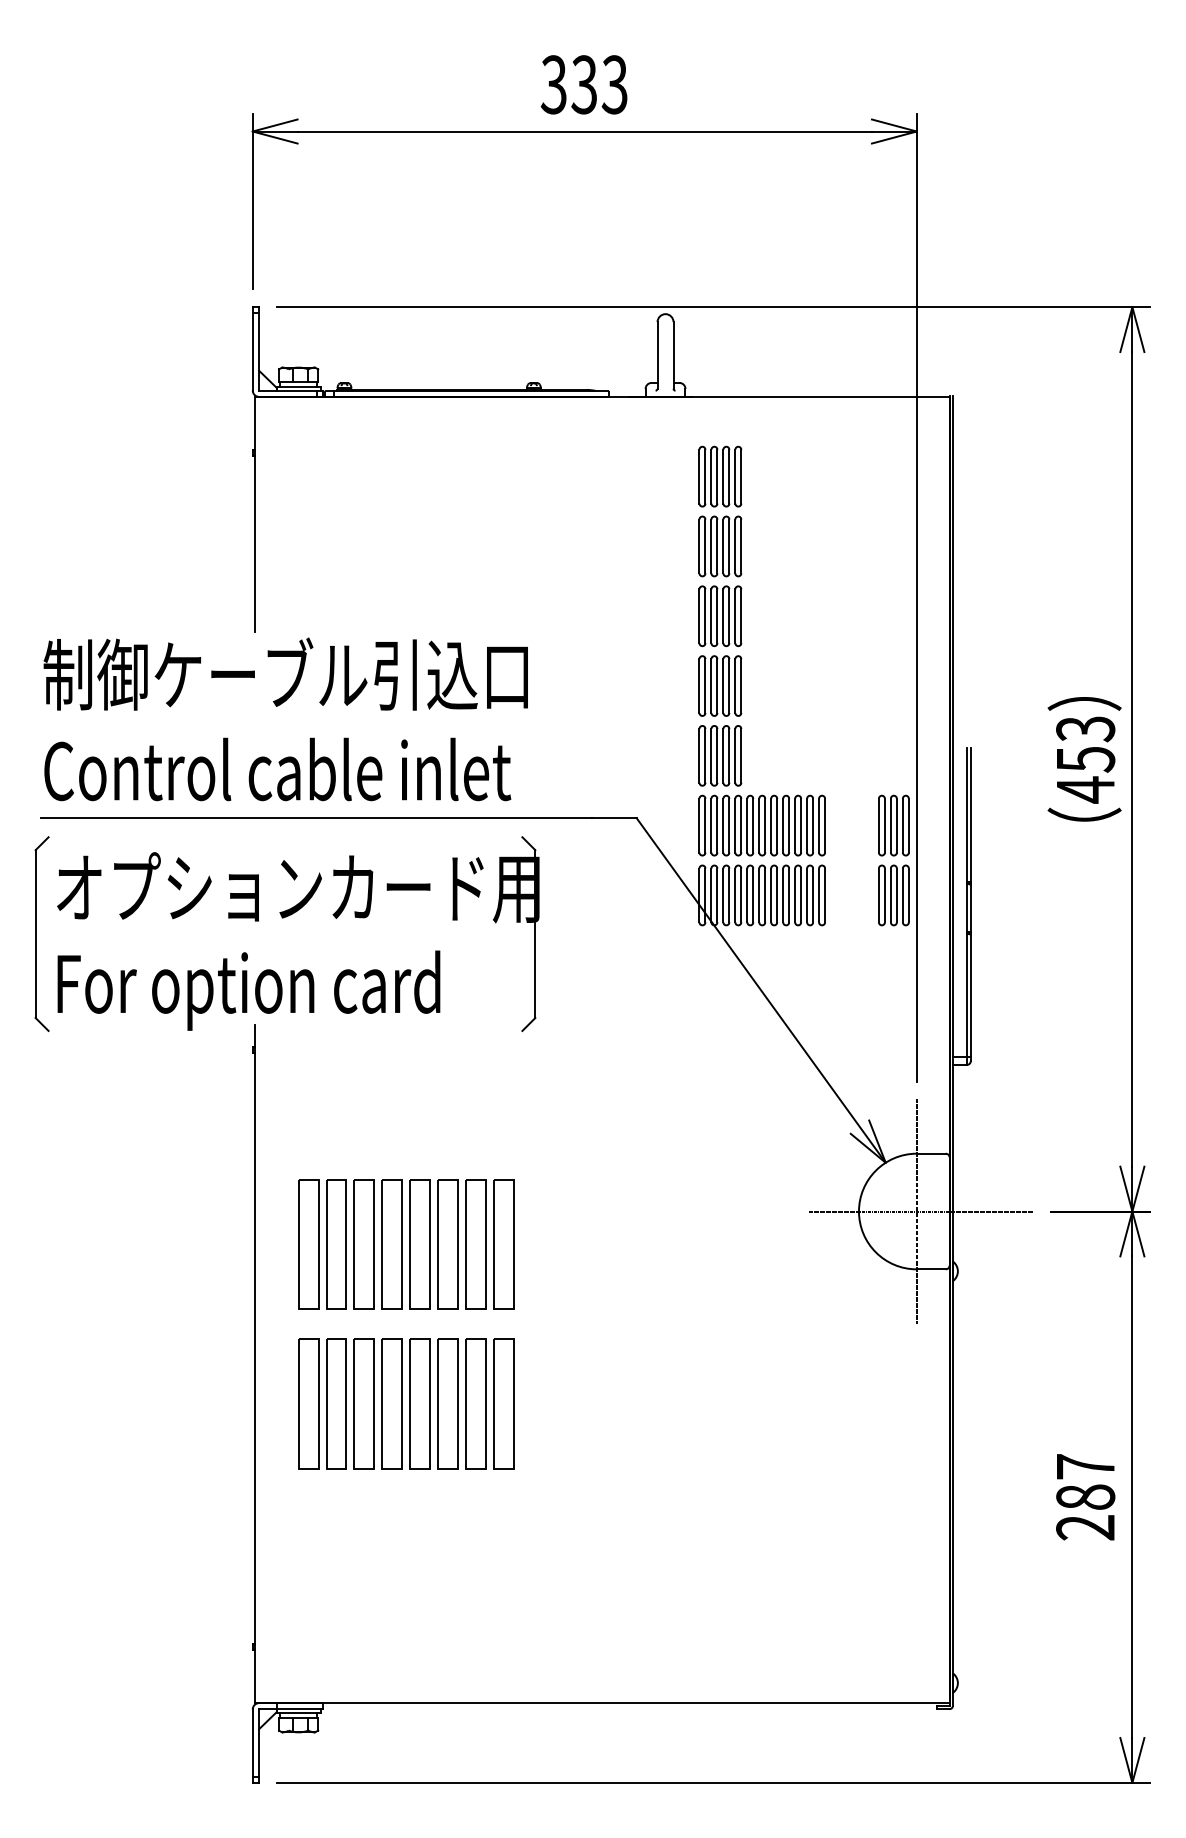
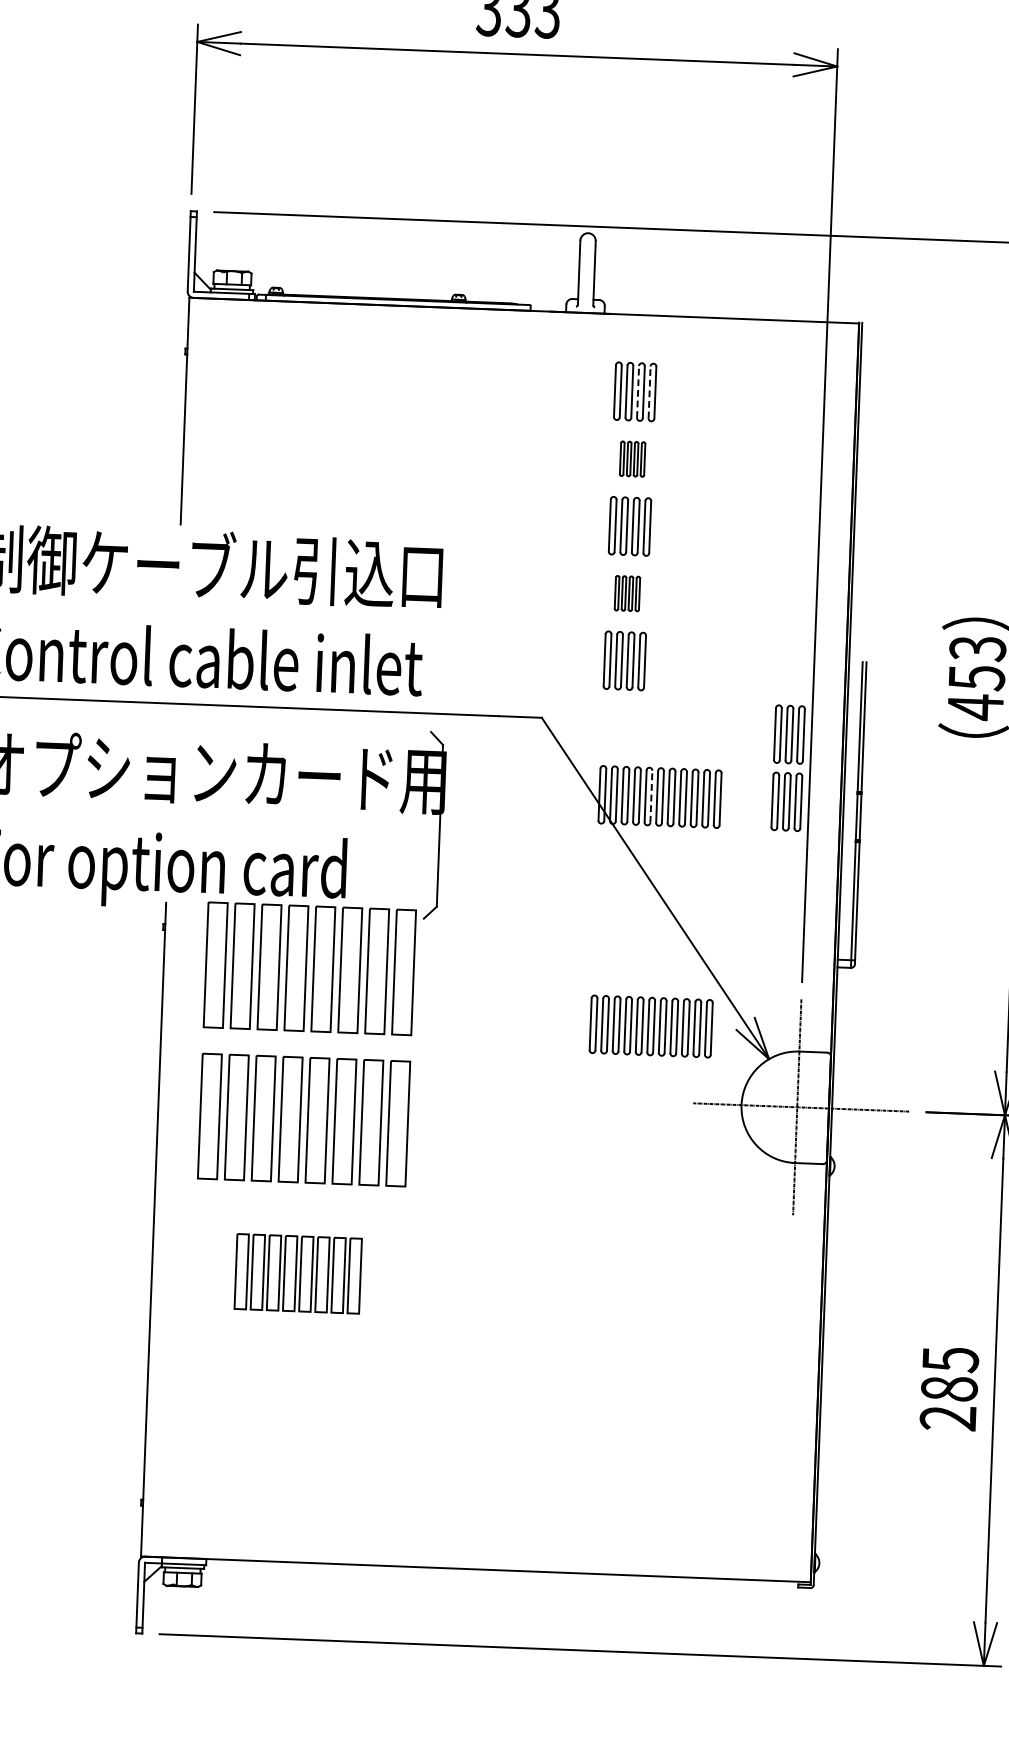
line: (723, 476) -> (638, 391), solid -> dashed
line: (735, 476) -> (649, 392), solid -> dashed
part: (720, 546) -> (632, 459), size x0.6
part: (720, 685) -> (627, 593), size x0.6
part: (761, 825) -> (650, 1026), moved
line: (753, 895) -> (651, 796), solid -> dashed
part: (406, 1087) -> (310, 968), added
part: (406, 1403) -> (298, 1273), size x0.6
text: (1086, 1467) -> (951, 1360), 287 -> 285

